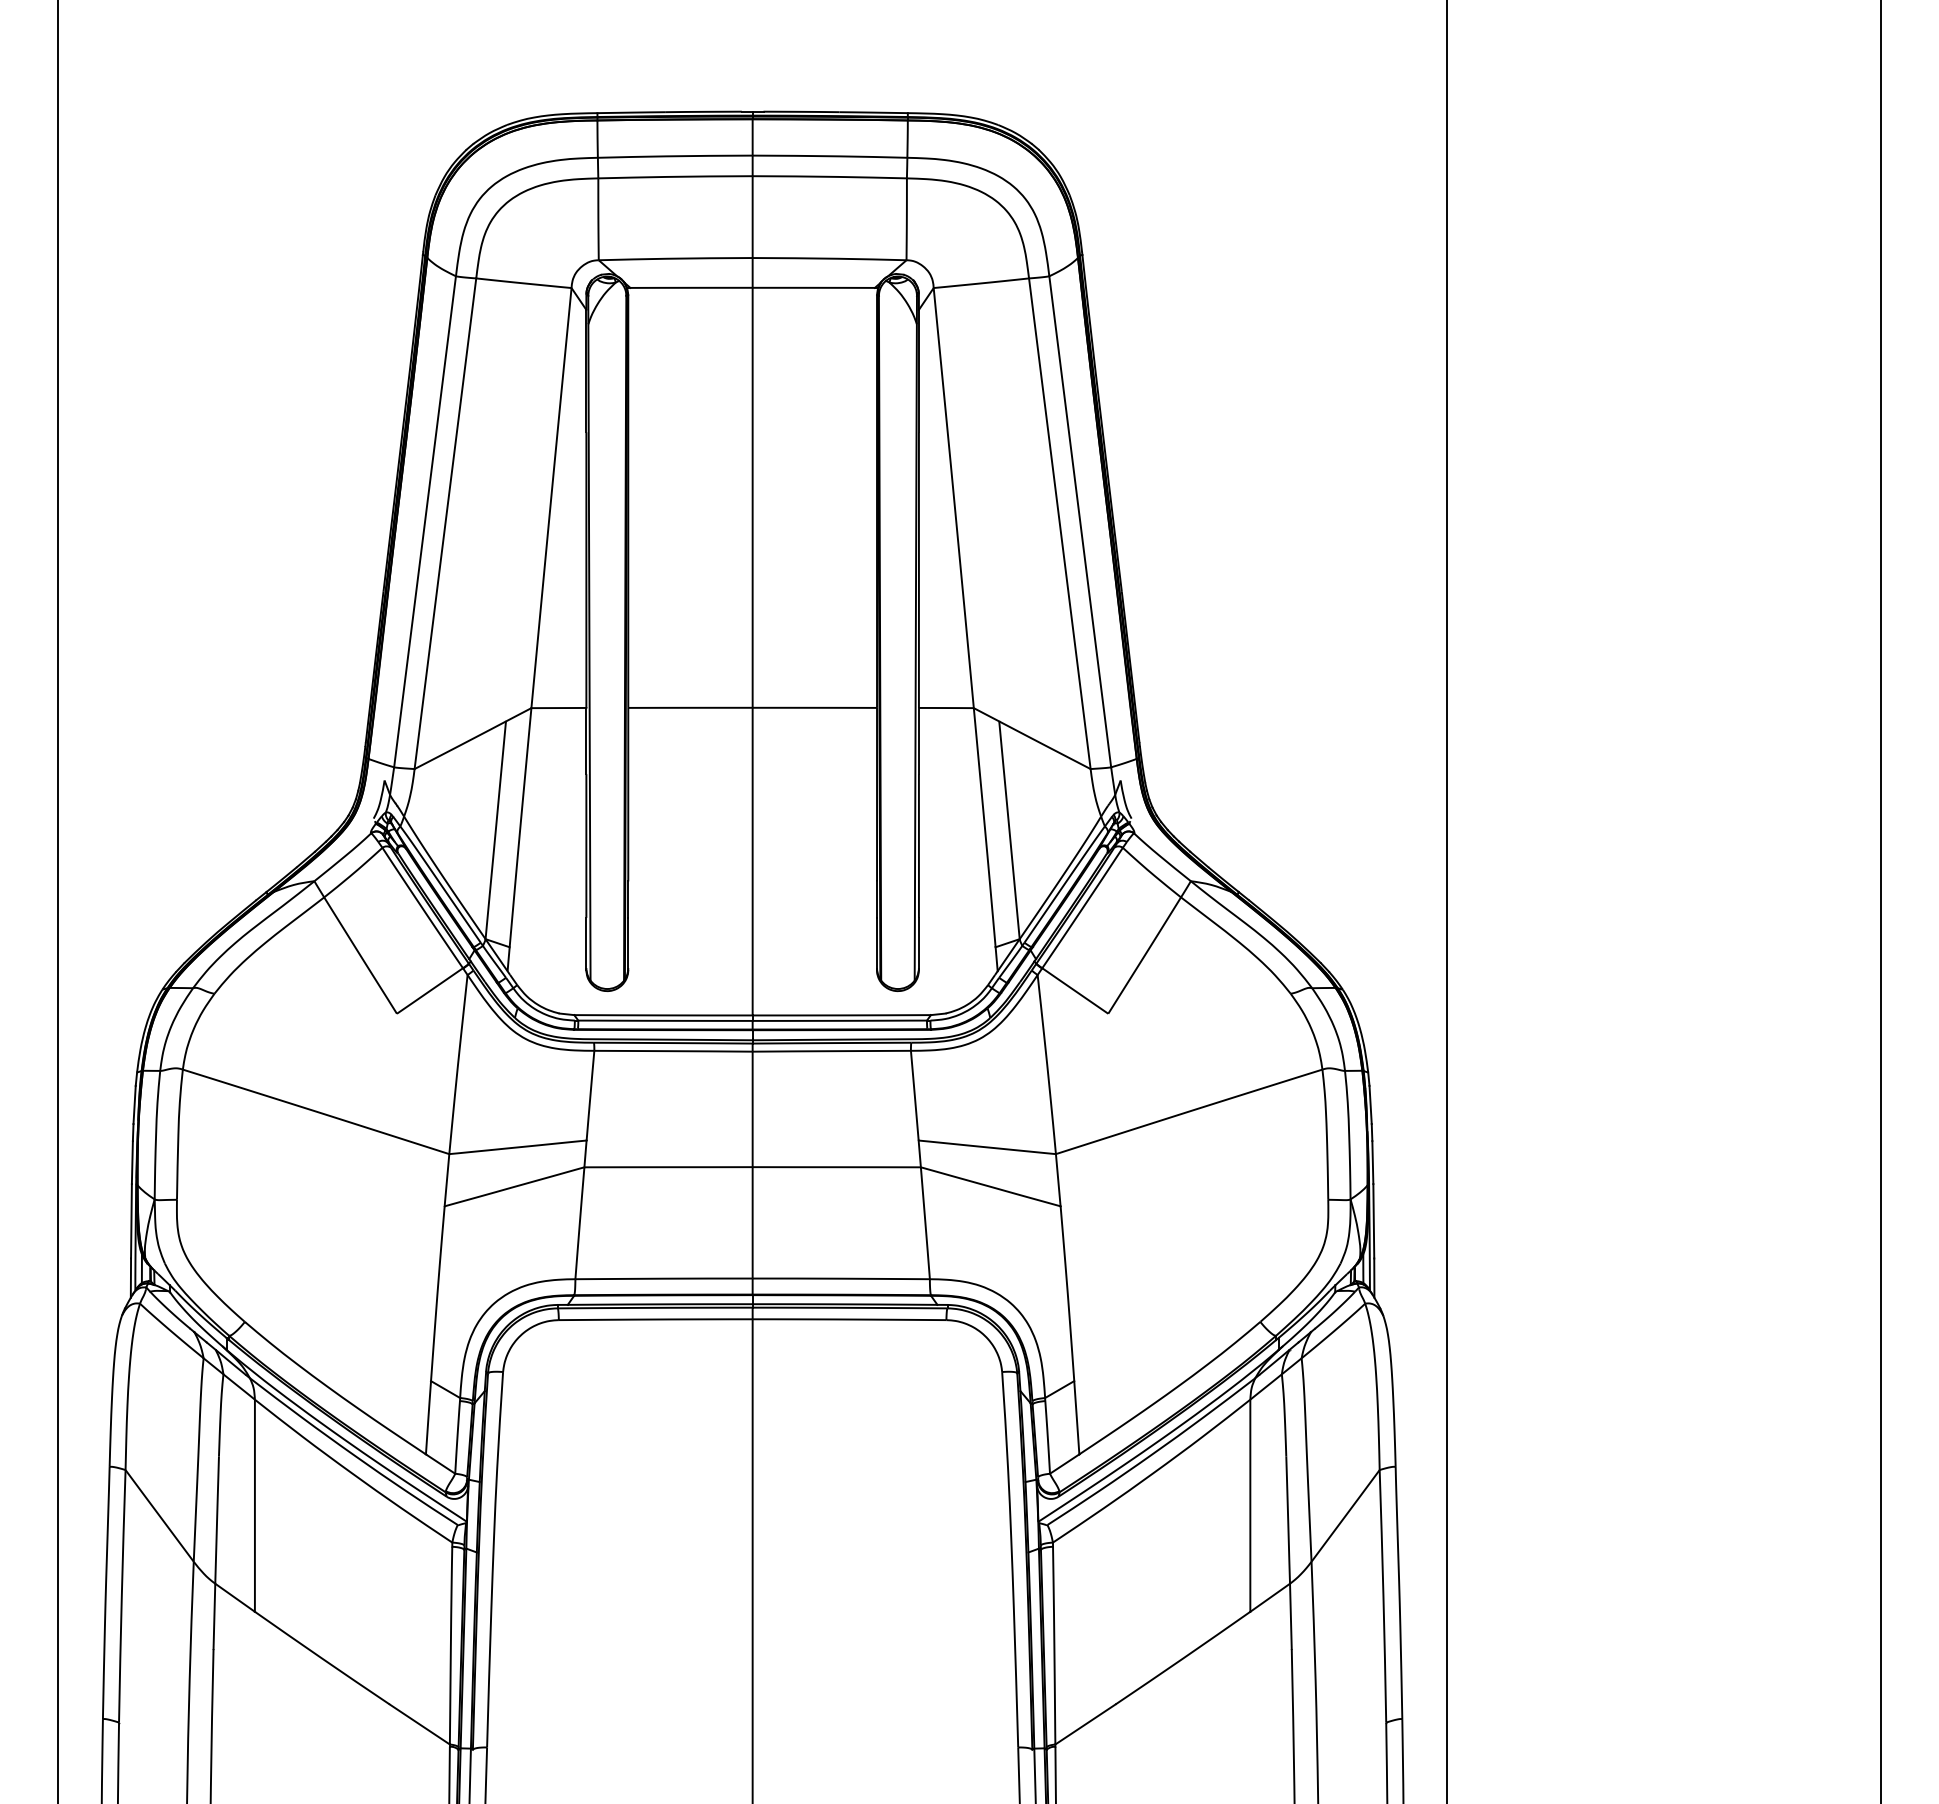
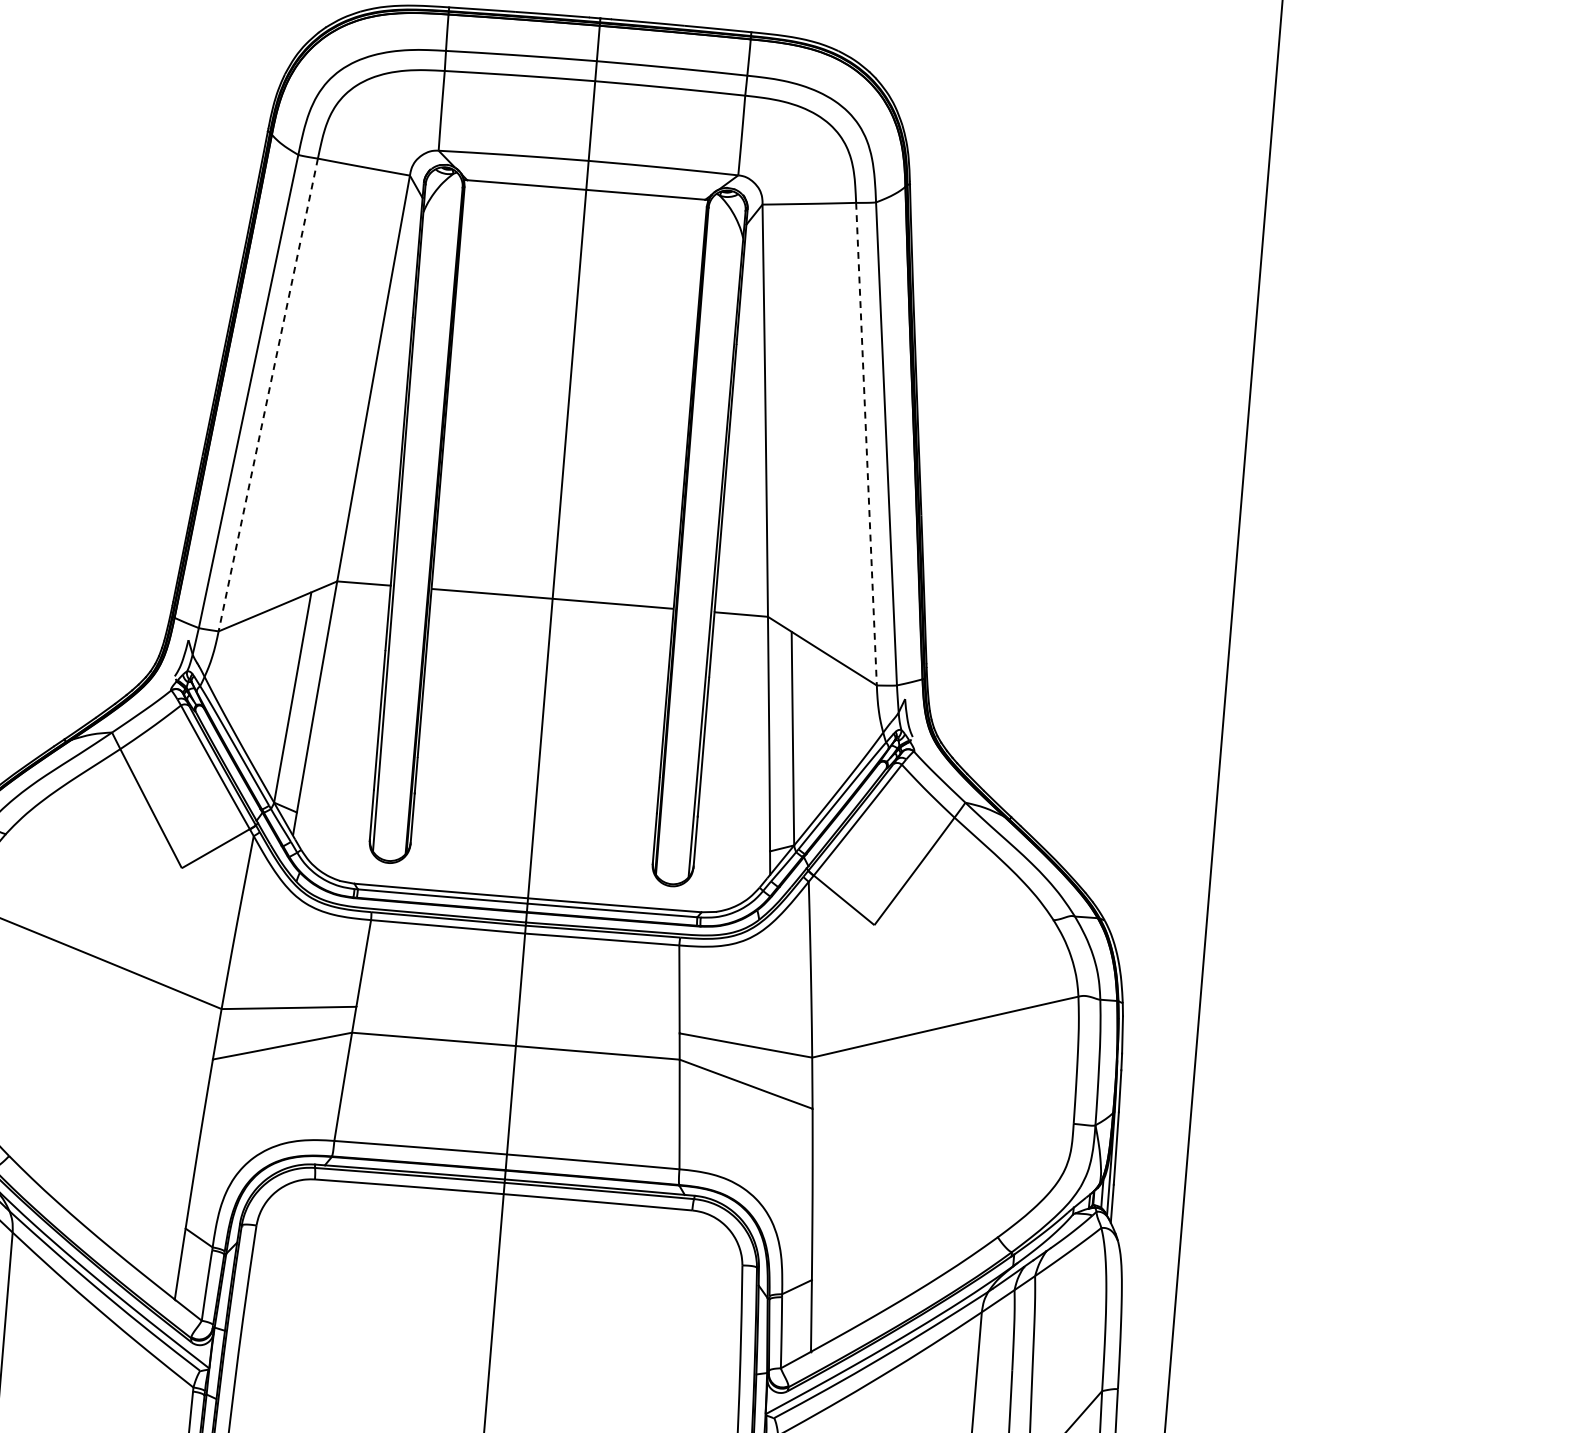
line: (445, 524) -> (268, 395), solid -> dashed
line: (1059, 524) -> (866, 444), solid -> dashed

